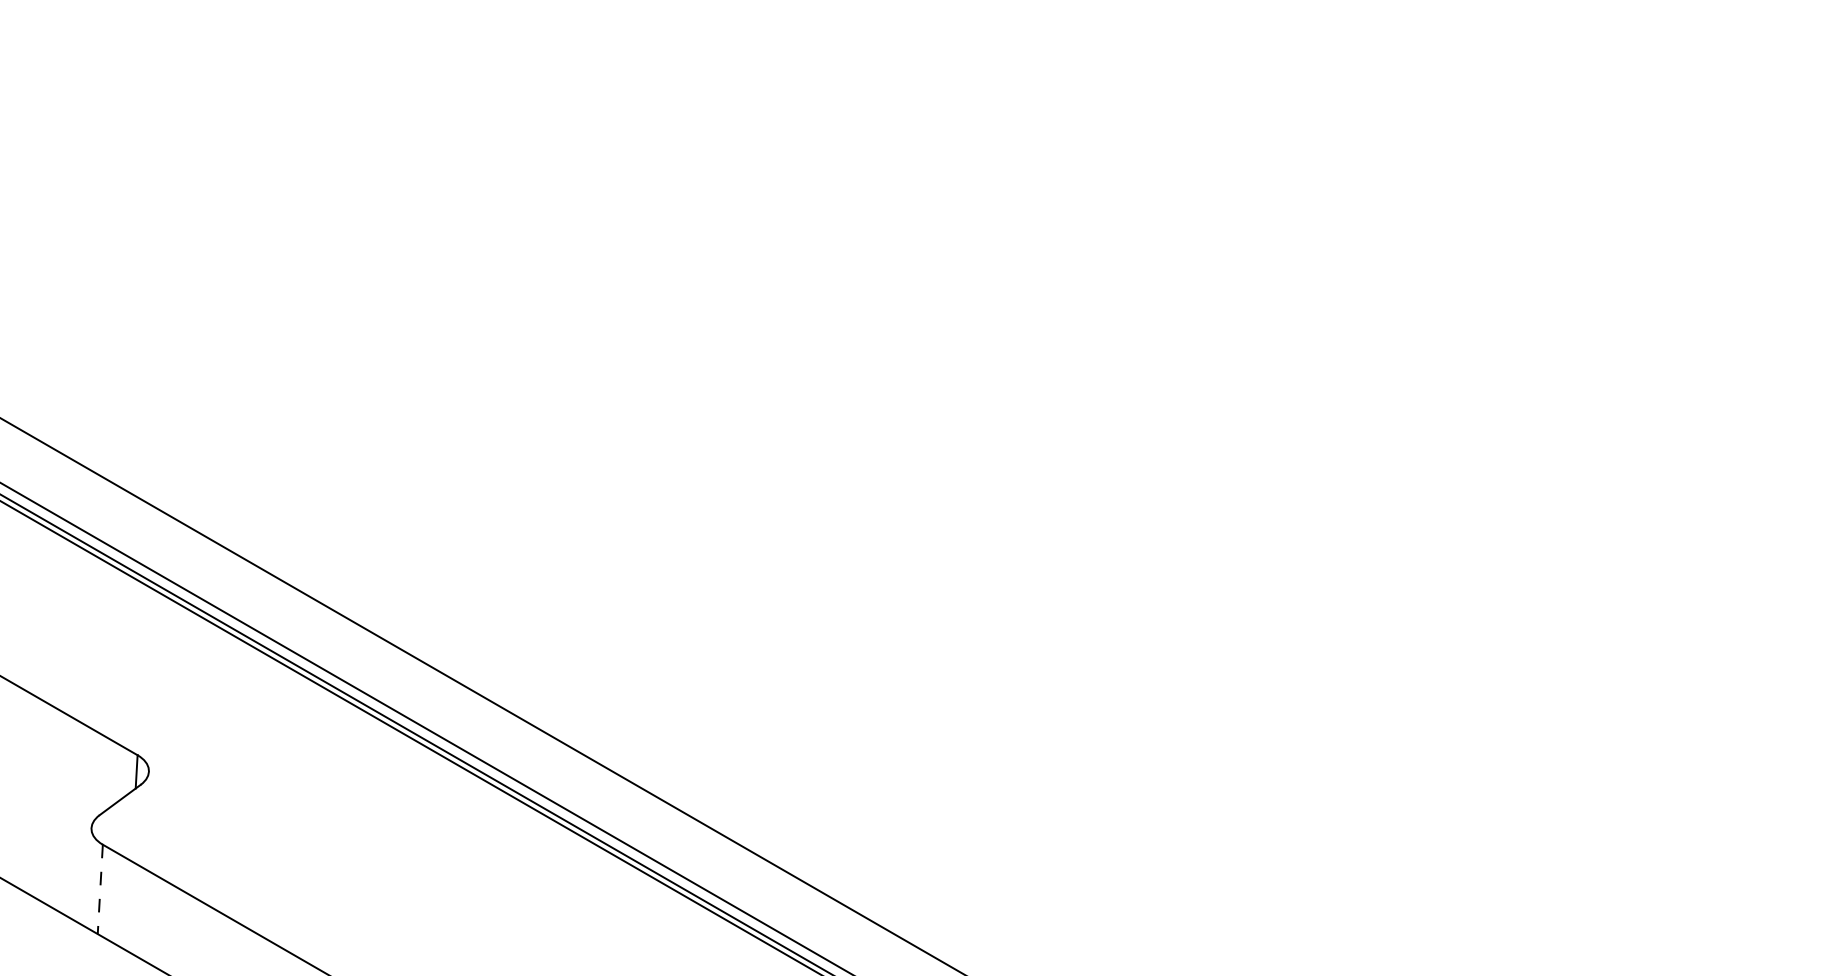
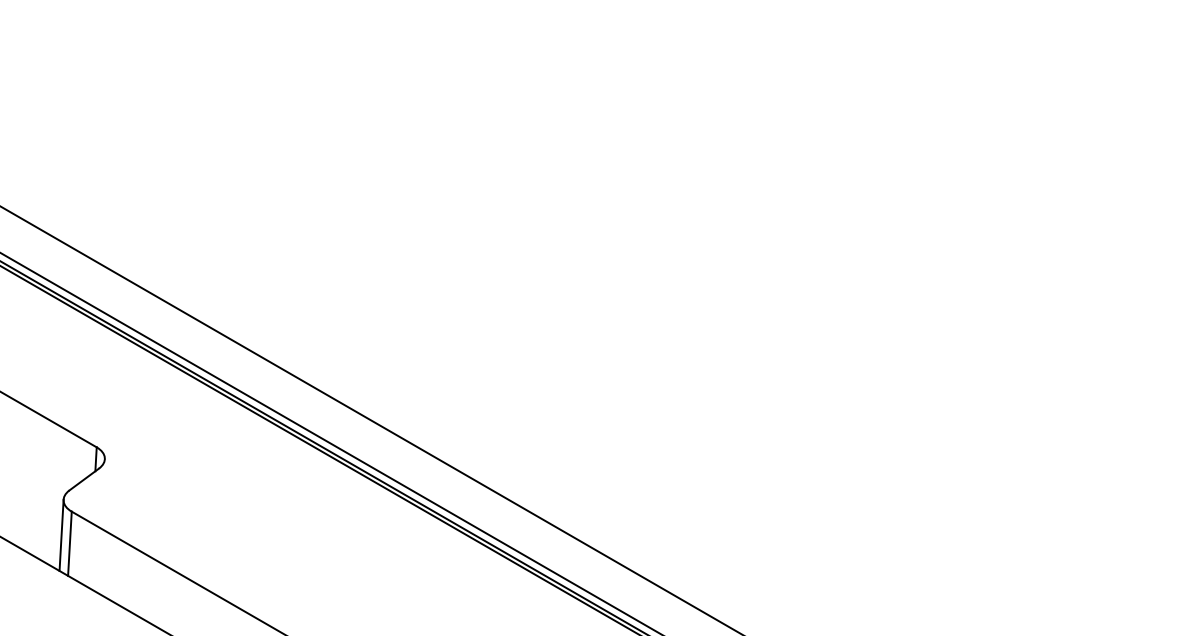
line: (88, 877) -> (61, 535), added
line: (100, 889) -> (70, 543), dashed -> solid

